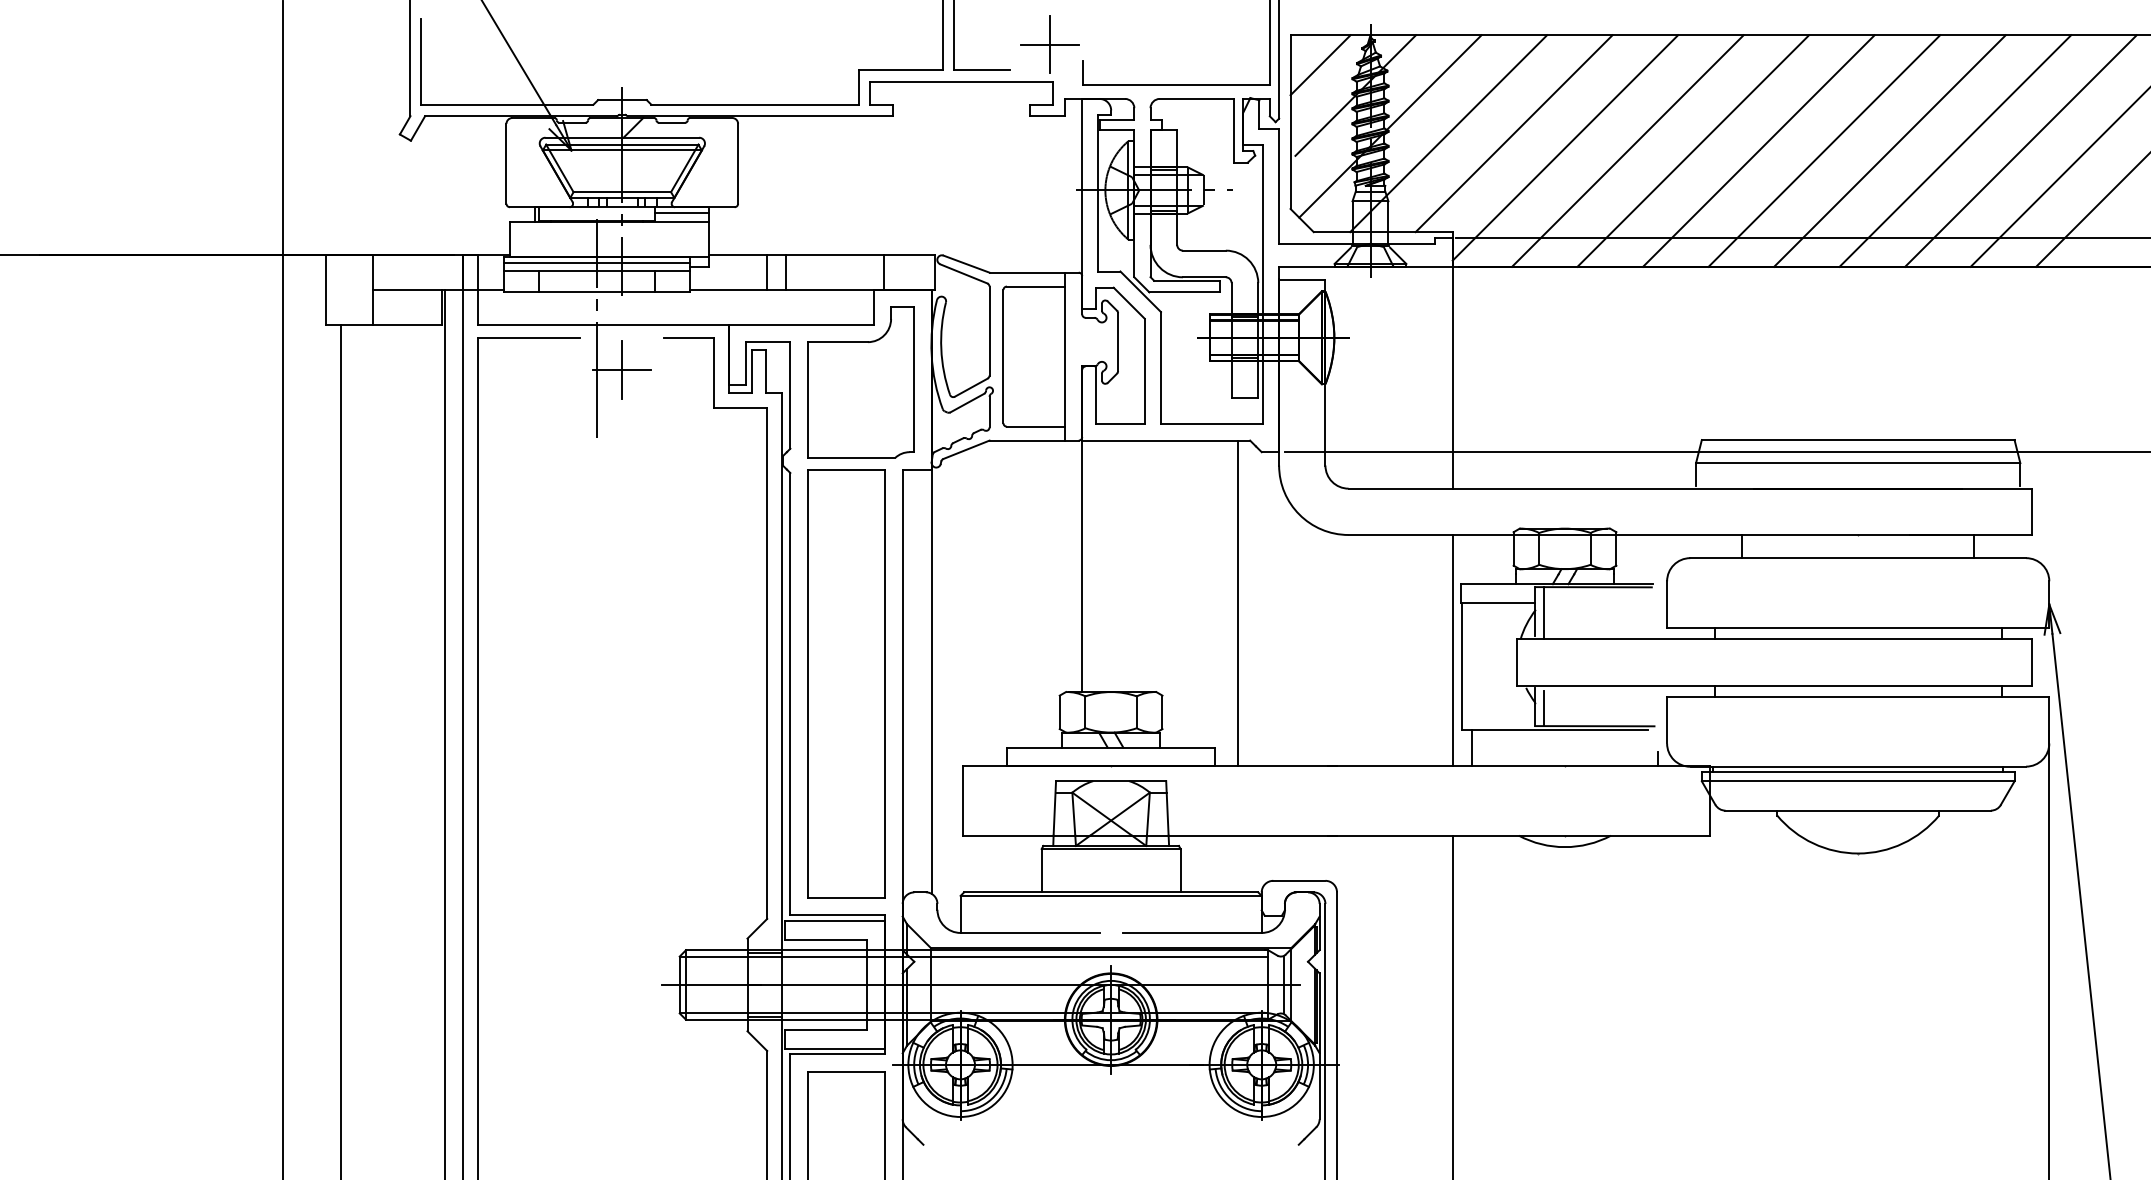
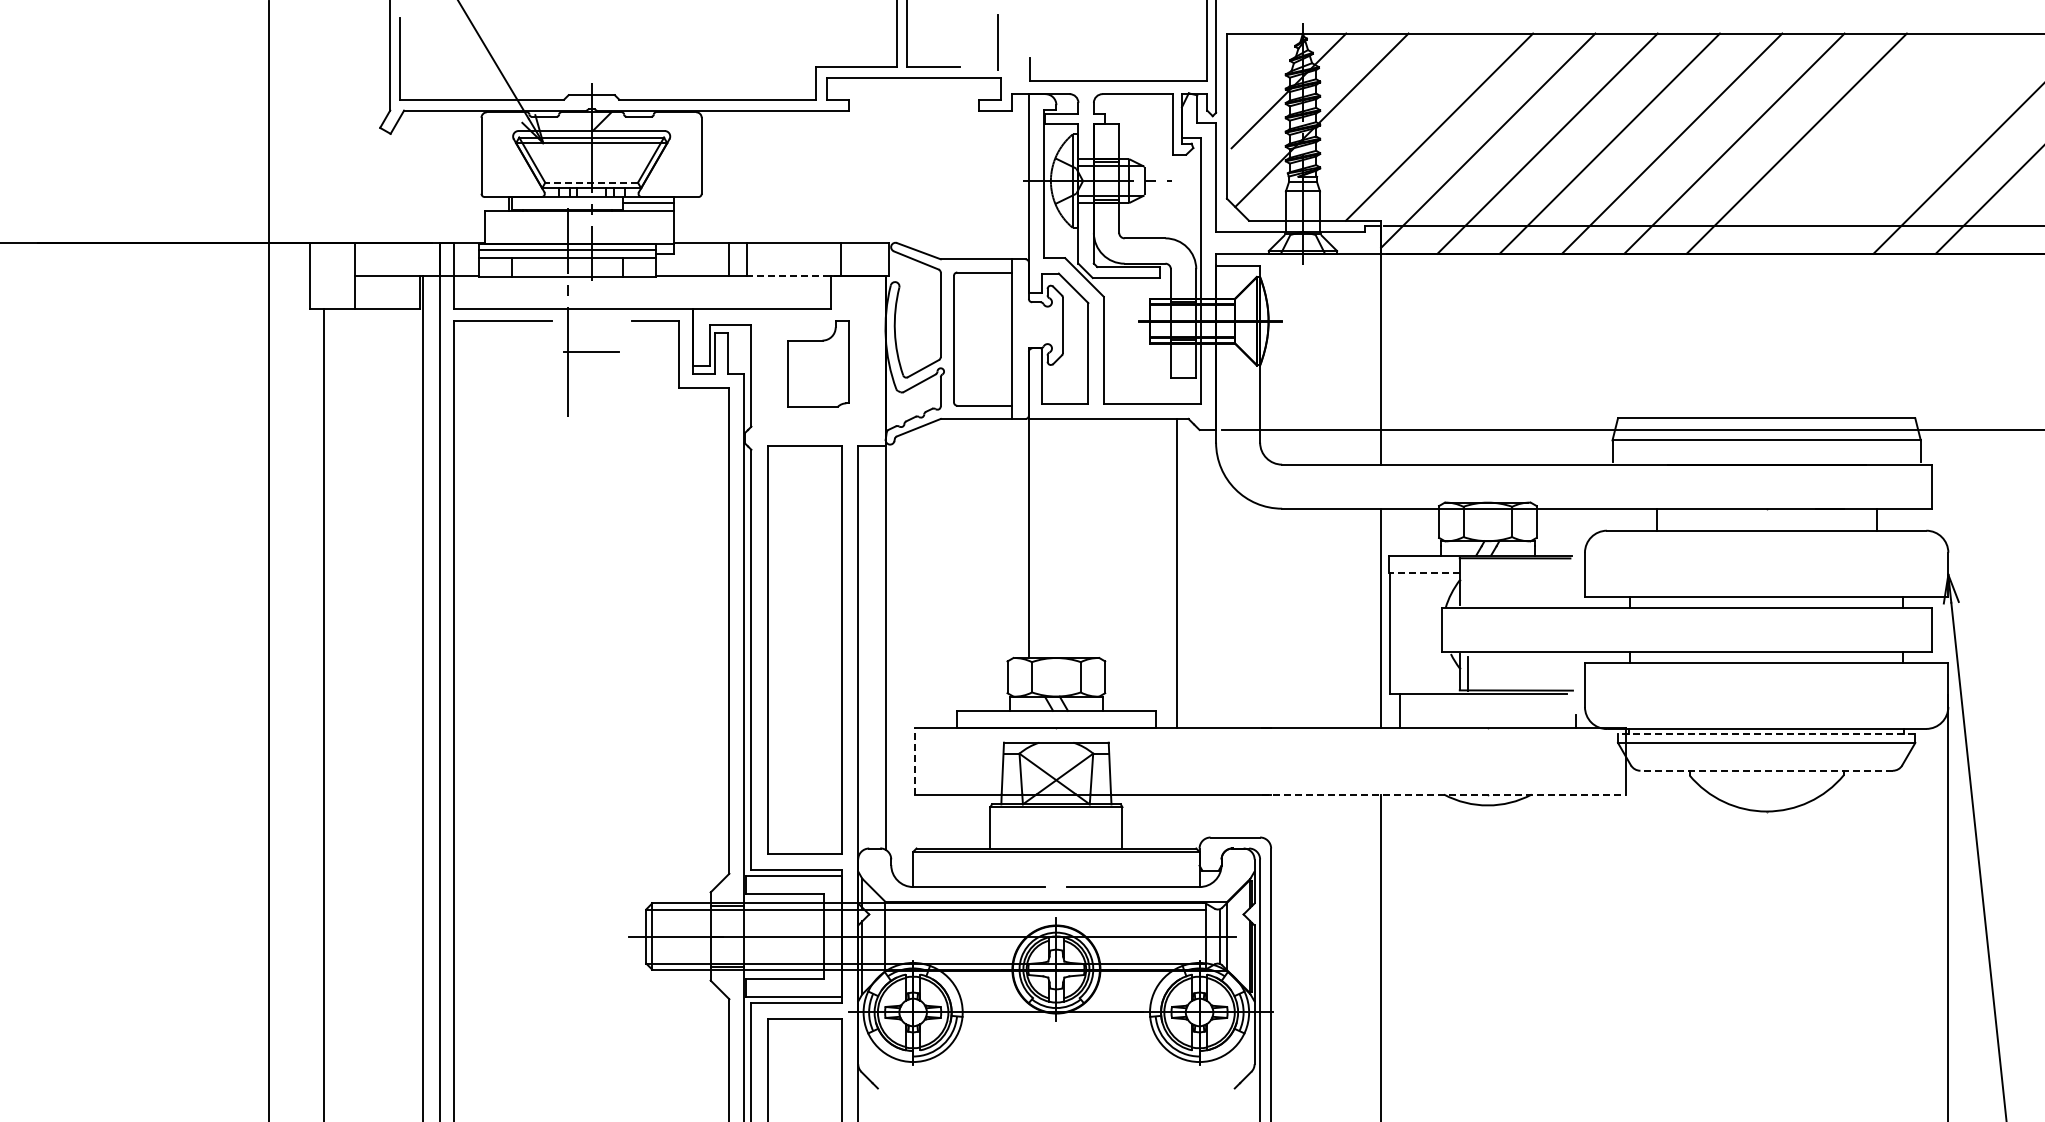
line: (1049, 44) -> (997, 42), removed
line: (1320, 64) -> (1255, 61), removed
line: (1447, 132) -> (1376, 126), removed
line: (1954, 150) -> (1858, 143), removed
line: (2021, 150) -> (1921, 143), removed
line: (622, 191) -> (591, 182), solid -> dashed
line: (834, 289) -> (793, 275), solid -> dashed
line: (622, 369) -> (591, 351), removed
part: (860, 382) -> (818, 363), size x0.6
line: (1498, 603) -> (1424, 573), solid -> dashed
line: (1543, 612) -> (1467, 582), removed
line: (1858, 772) -> (1766, 734), solid -> dashed
line: (962, 800) -> (915, 761), solid -> dashed
line: (1858, 810) -> (1766, 770), solid -> dashed
line: (1518, 835) -> (1443, 794), solid -> dashed

